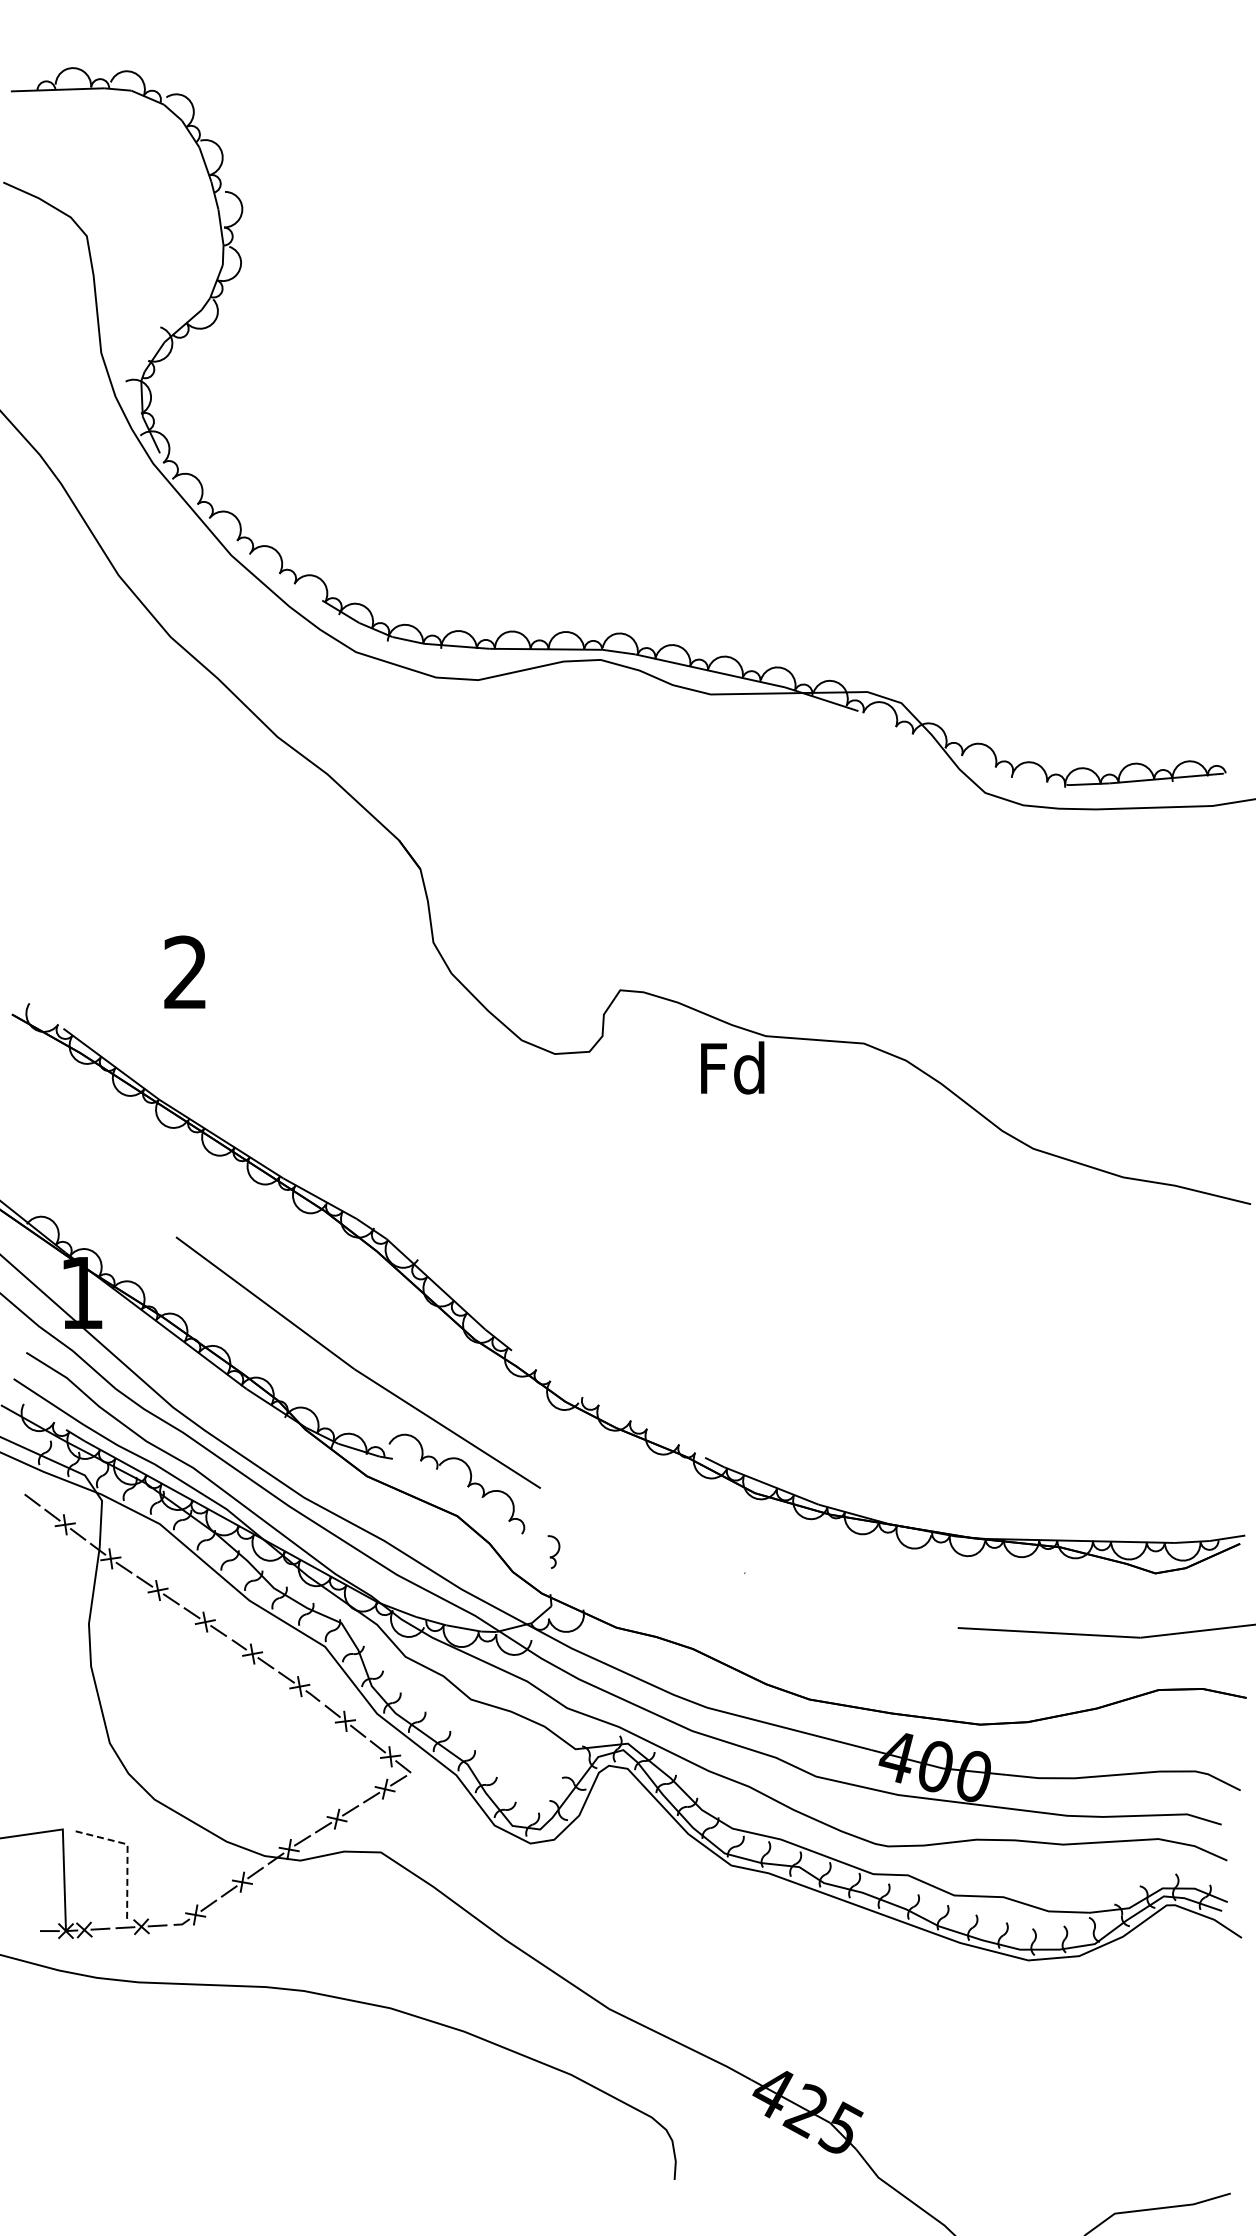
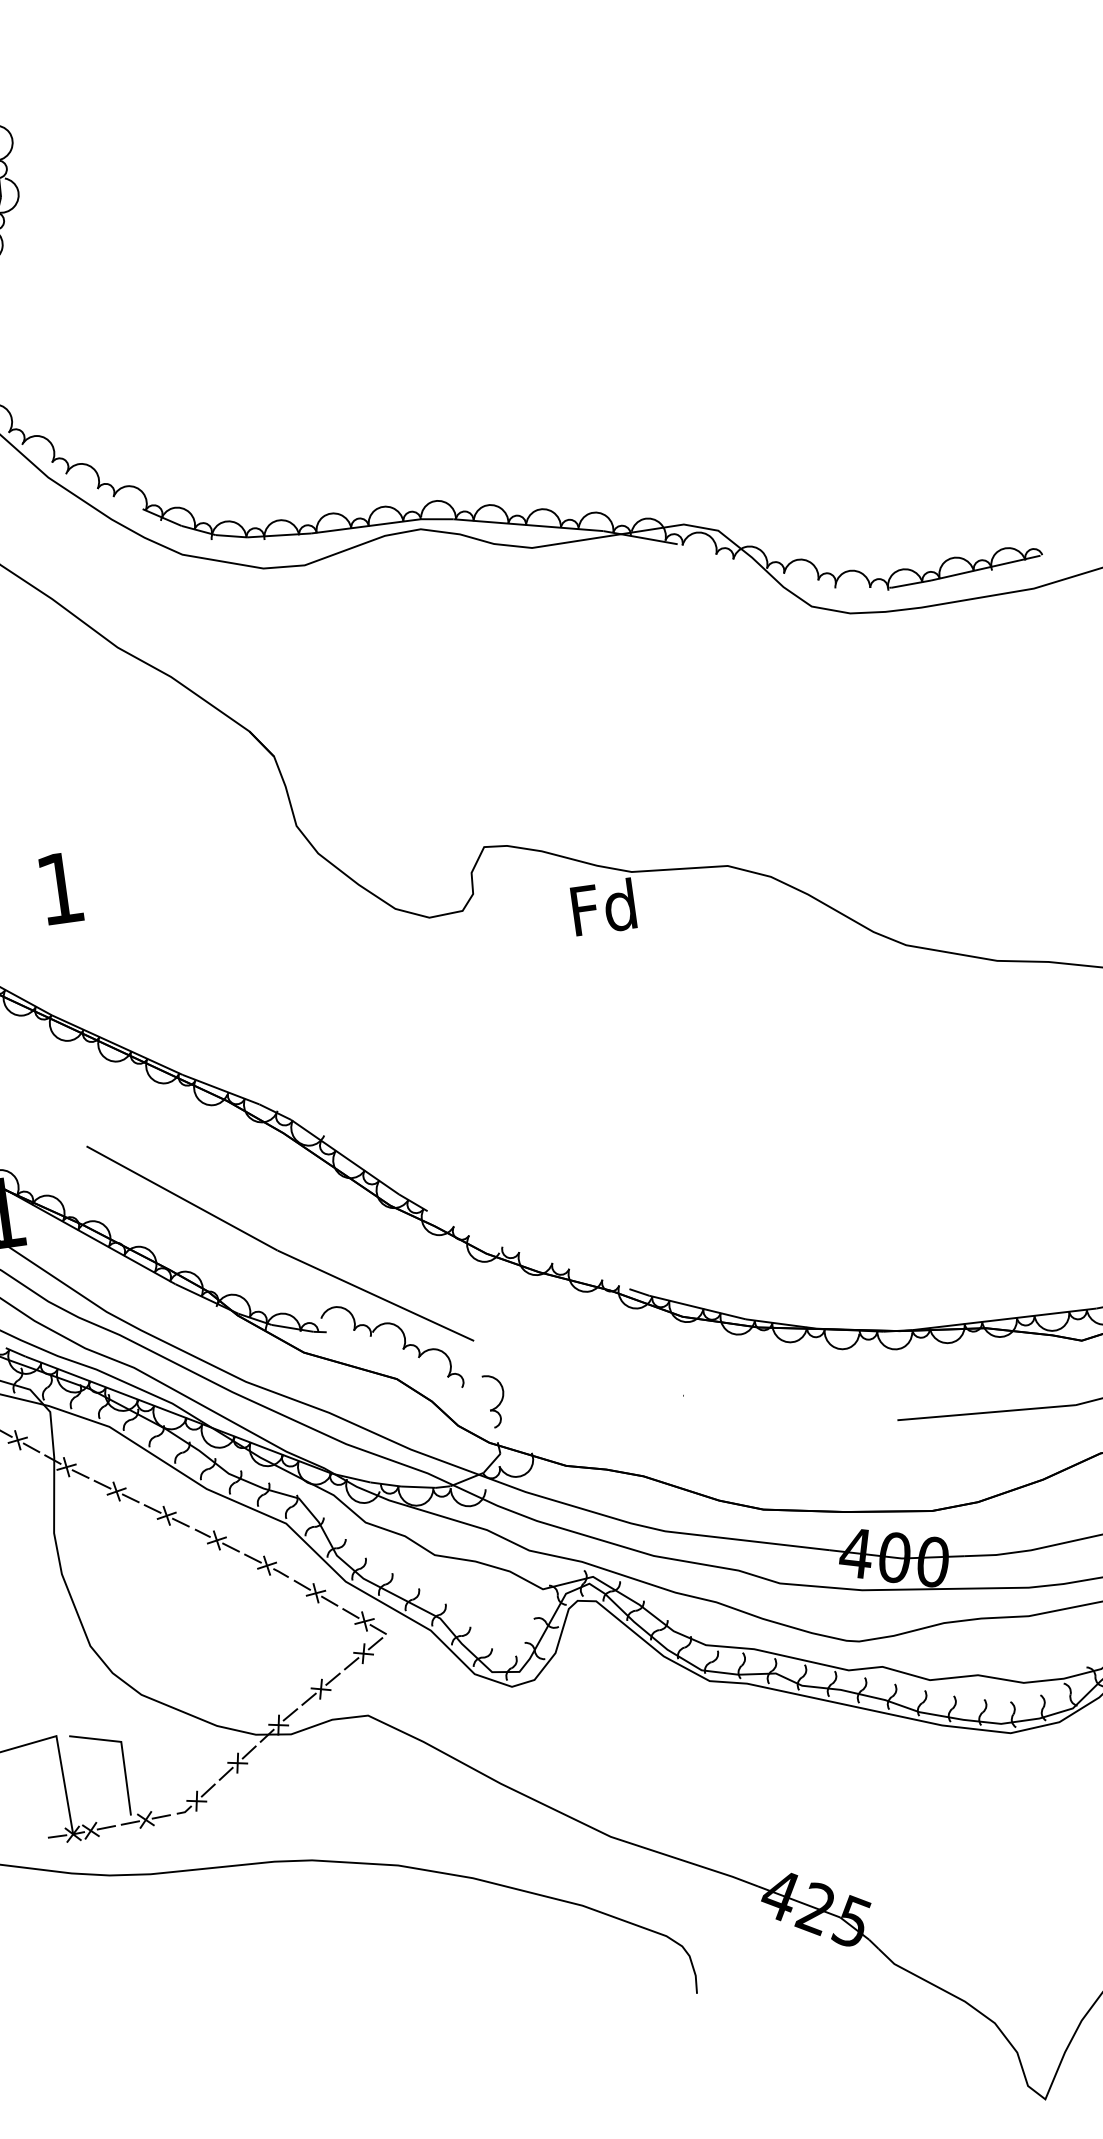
text: (184, 971) -> (58, 887), 2 -> 1
part: (553, 1551) -> (494, 1400), size x1.67
line: (127, 1855) -> (122, 1752), dashed -> solid

